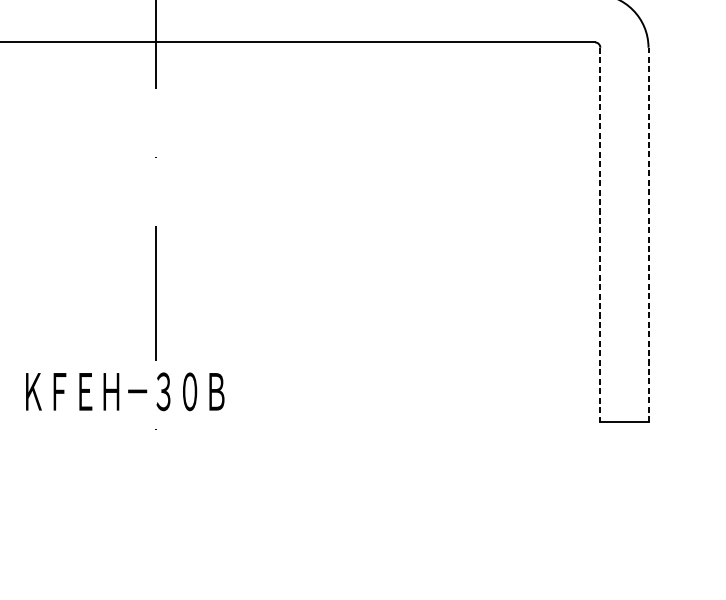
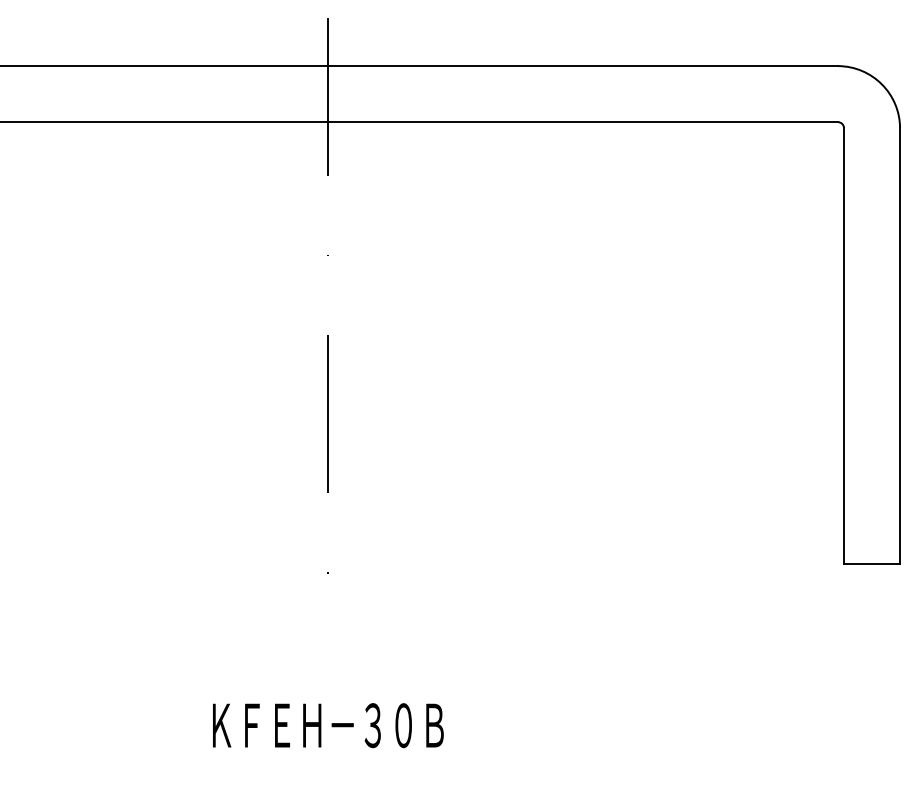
line: (600, 235) -> (844, 346), dashed -> solid
line: (648, 235) -> (900, 346), dashed -> solid
text: (125, 391) -> (328, 725), moved

